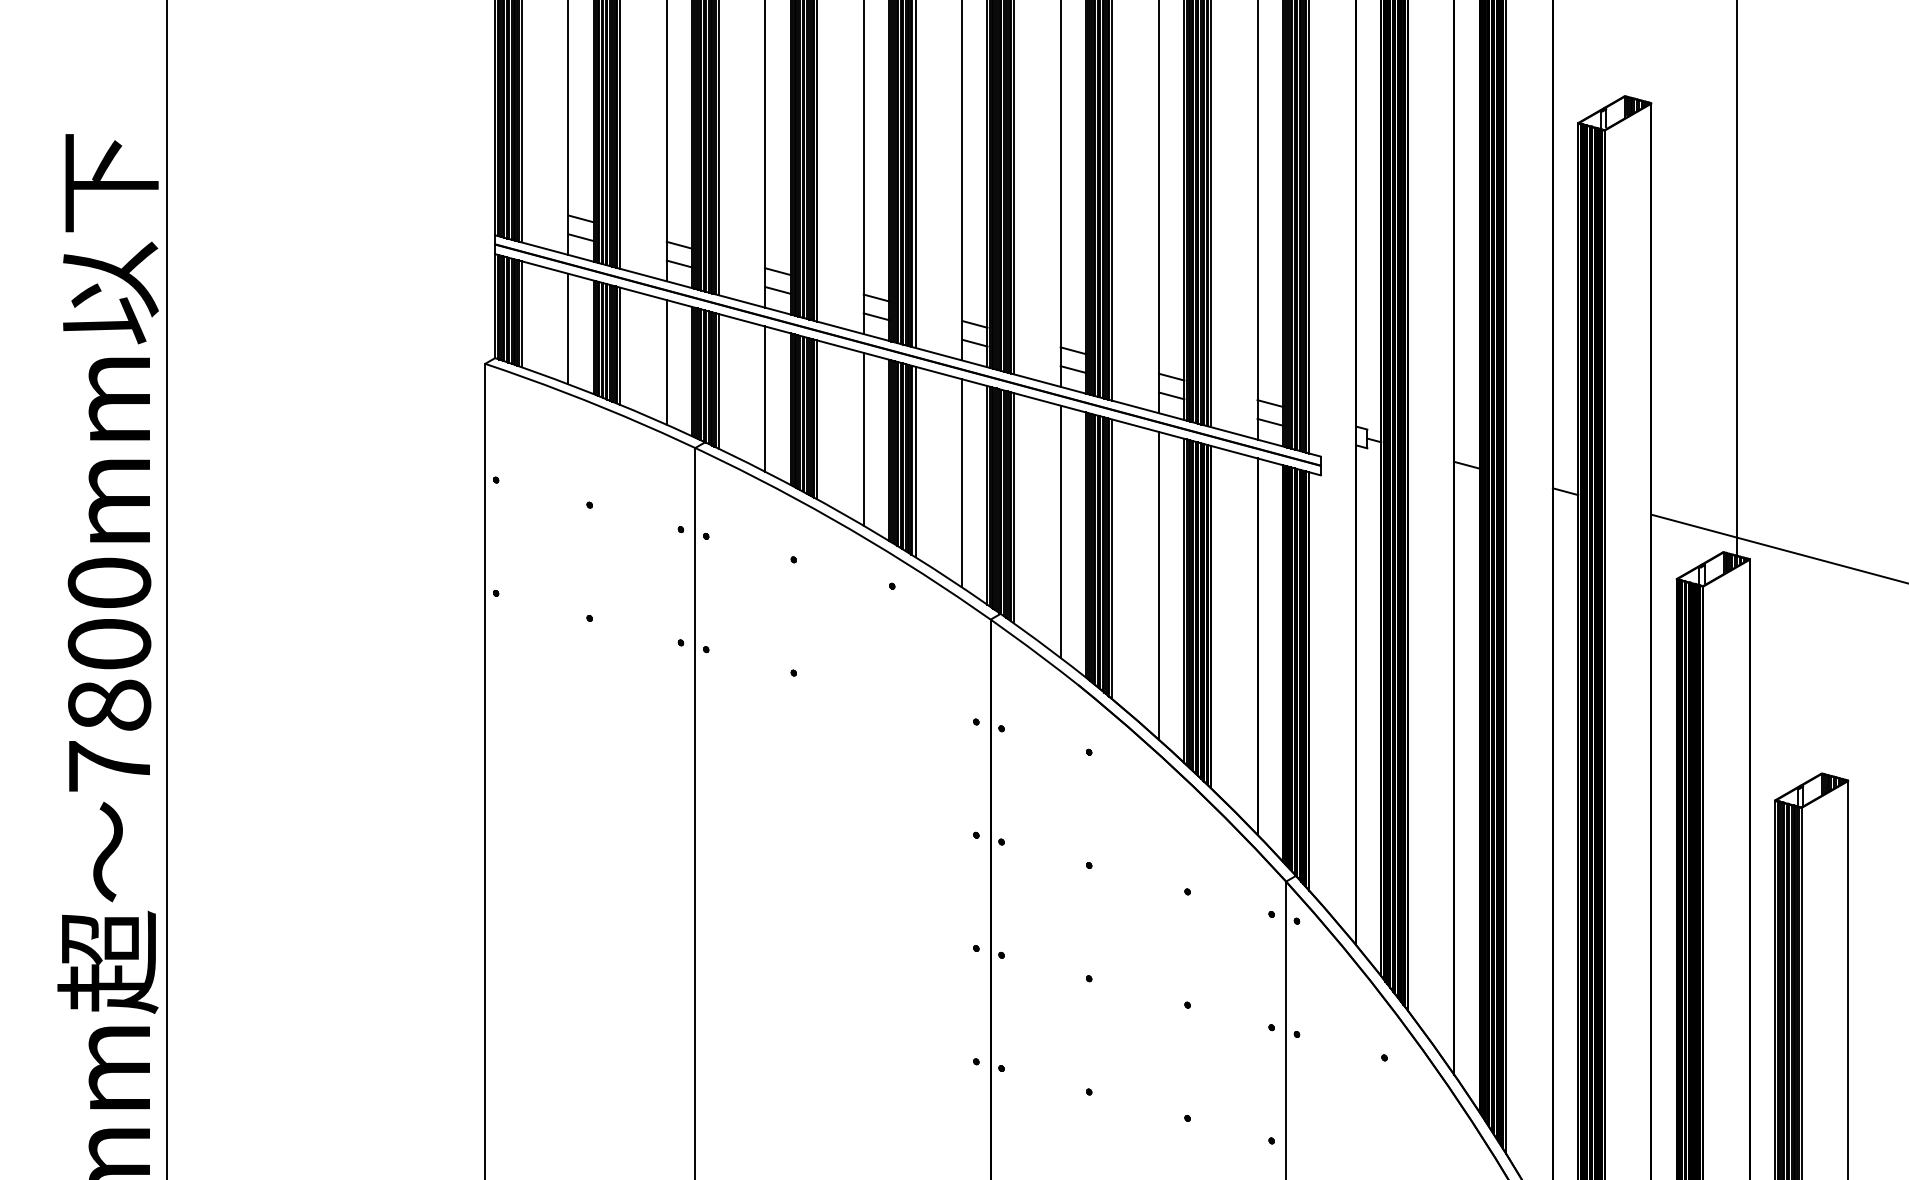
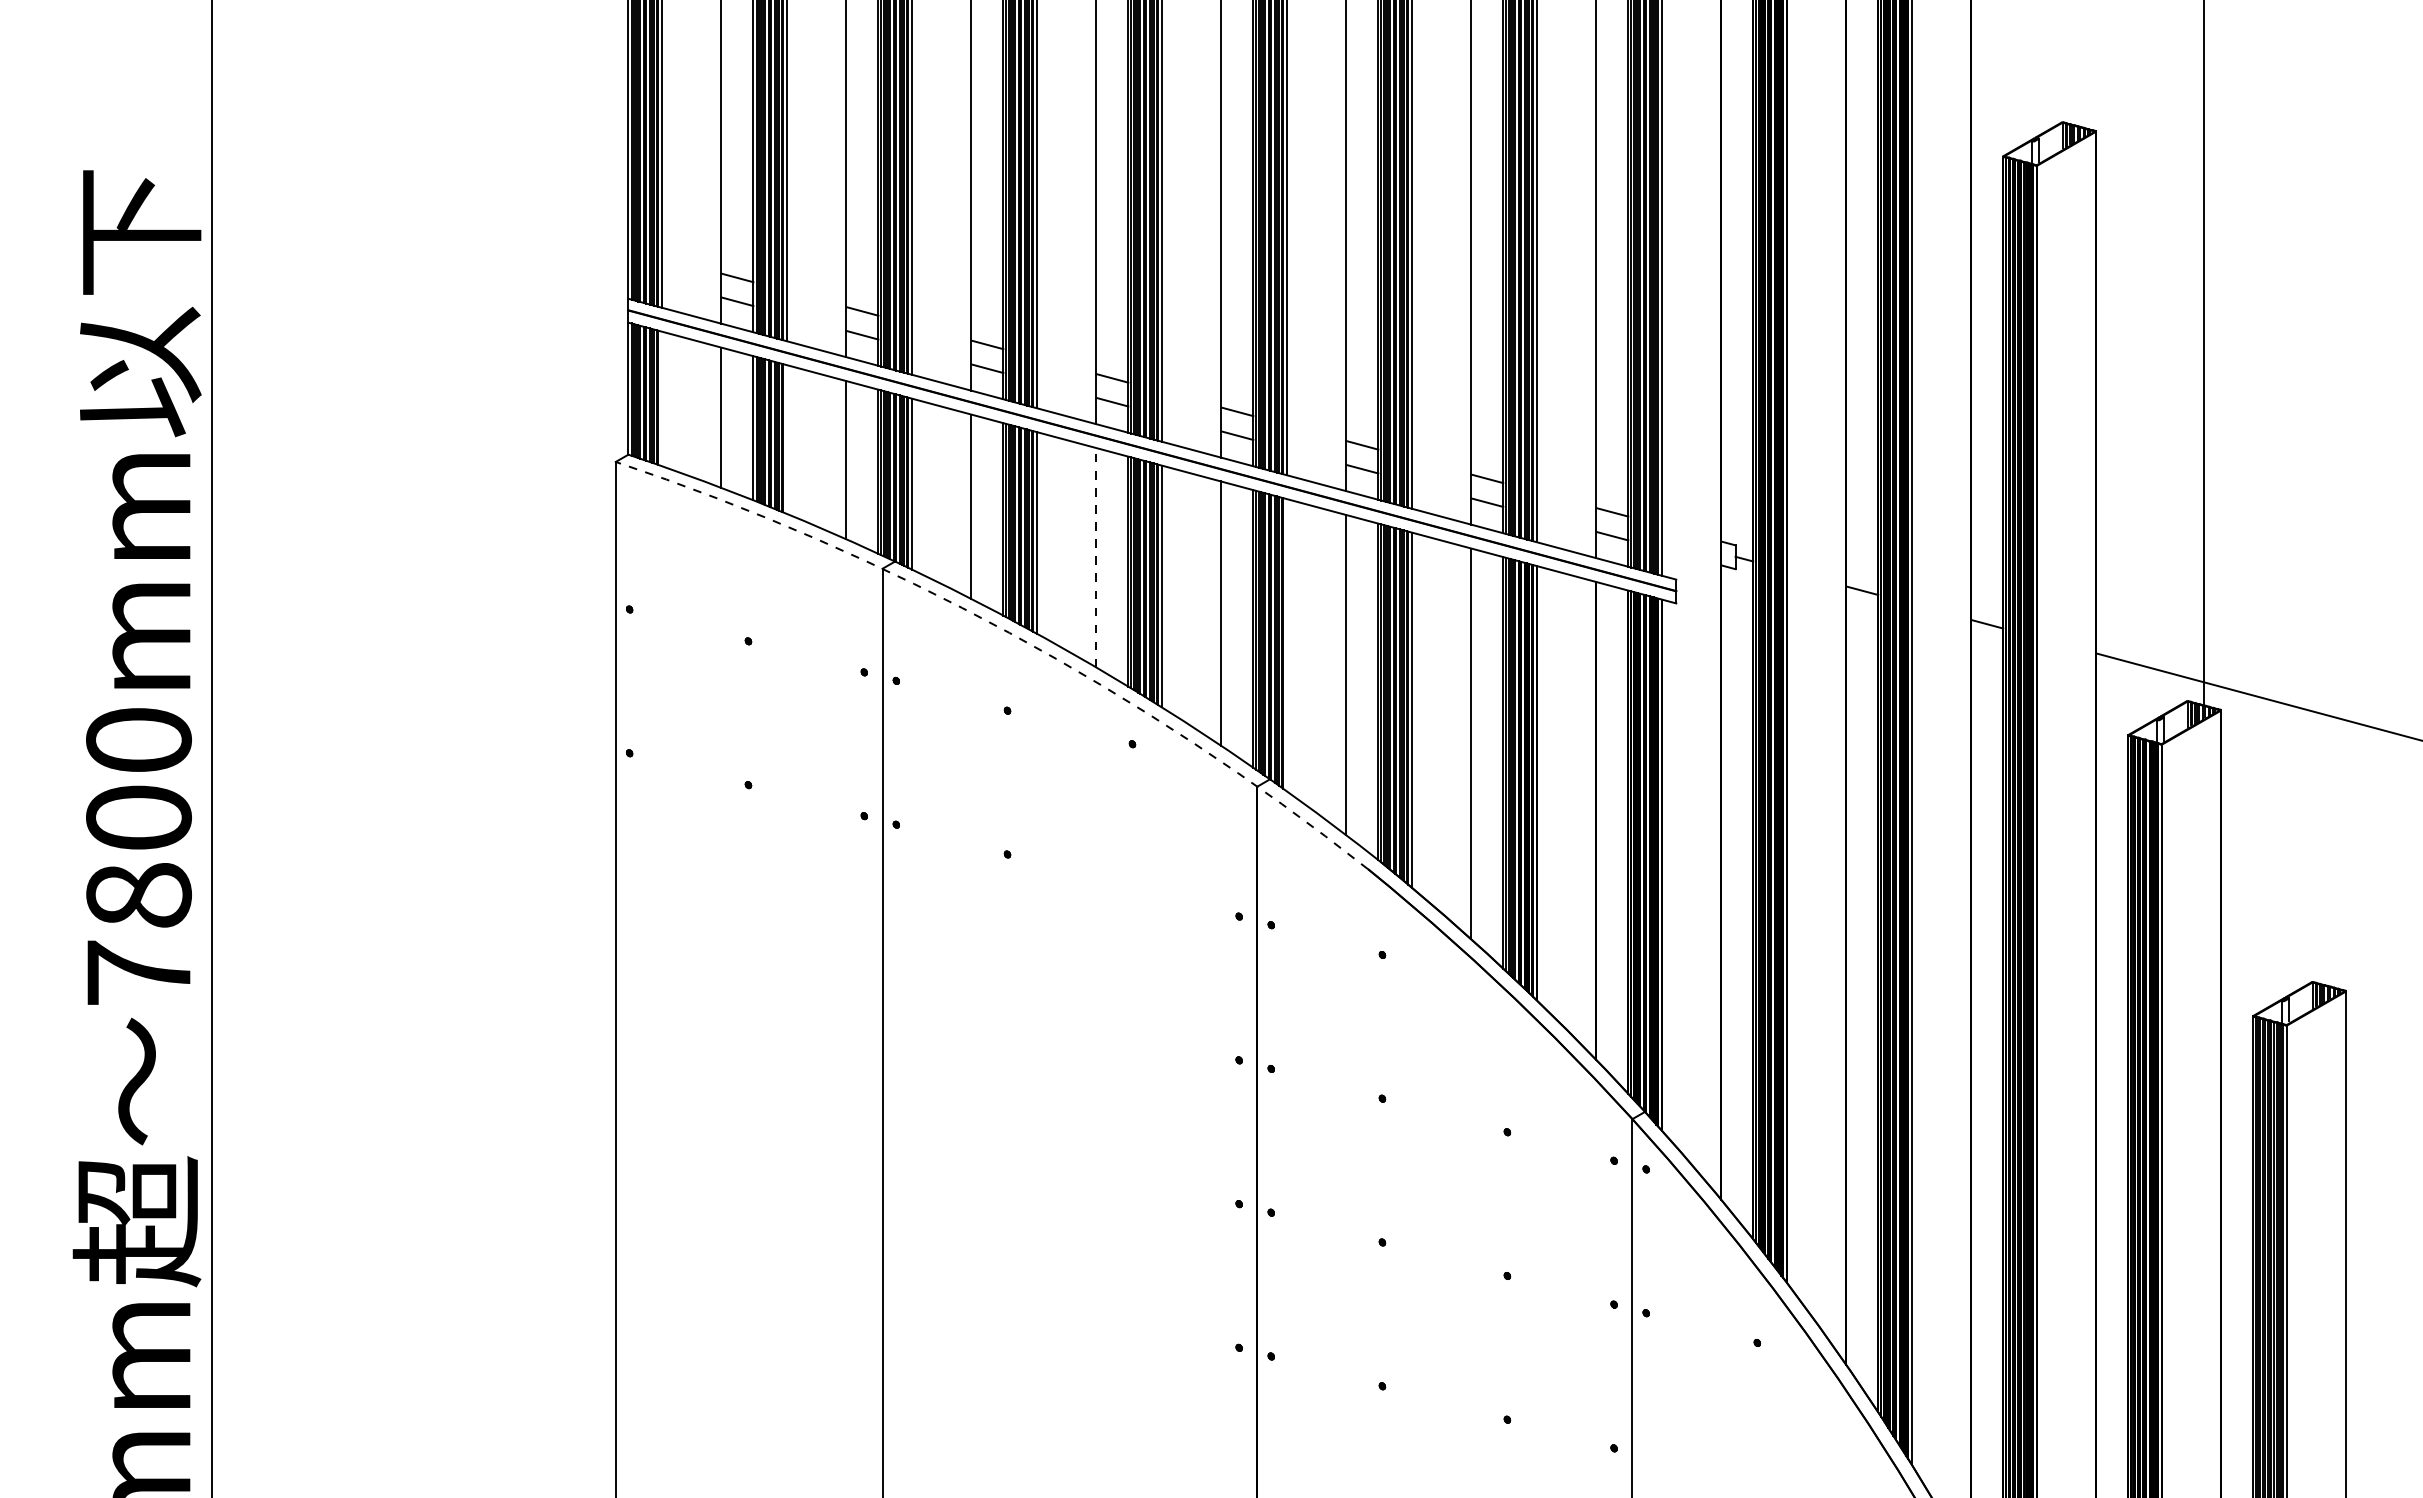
line: (521, 313) -> (662, 398), removed
line: (620, 346) -> (787, 439), removed
line: (863, 439) -> (1096, 557), solid -> dashed
arc: (795, 498) -> (1009, 632), solid -> dashed
line: (1013, 508) -> (1286, 645), removed

